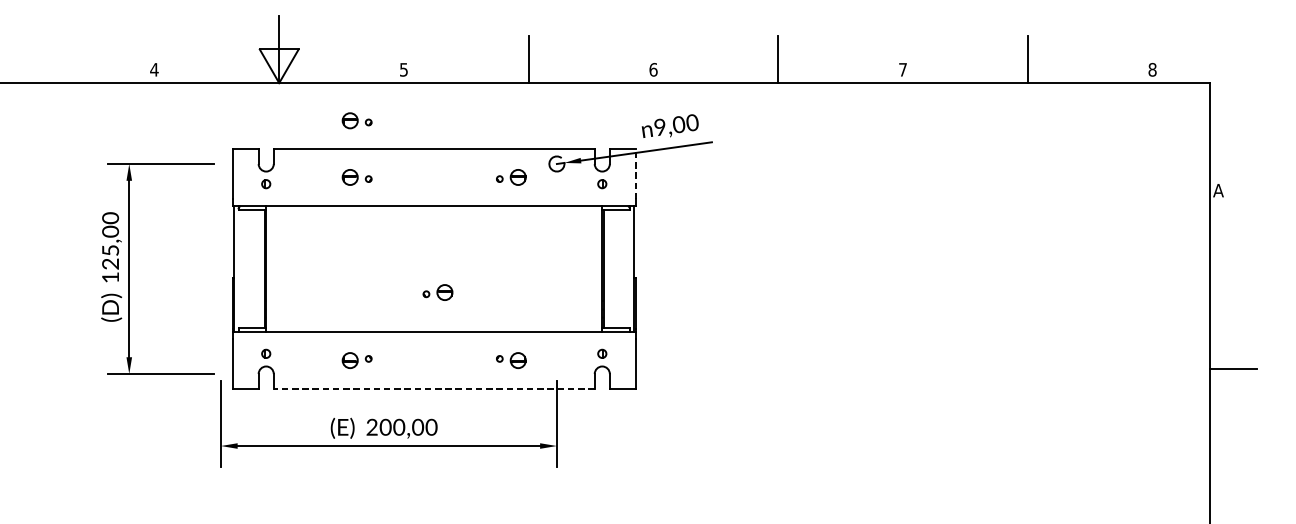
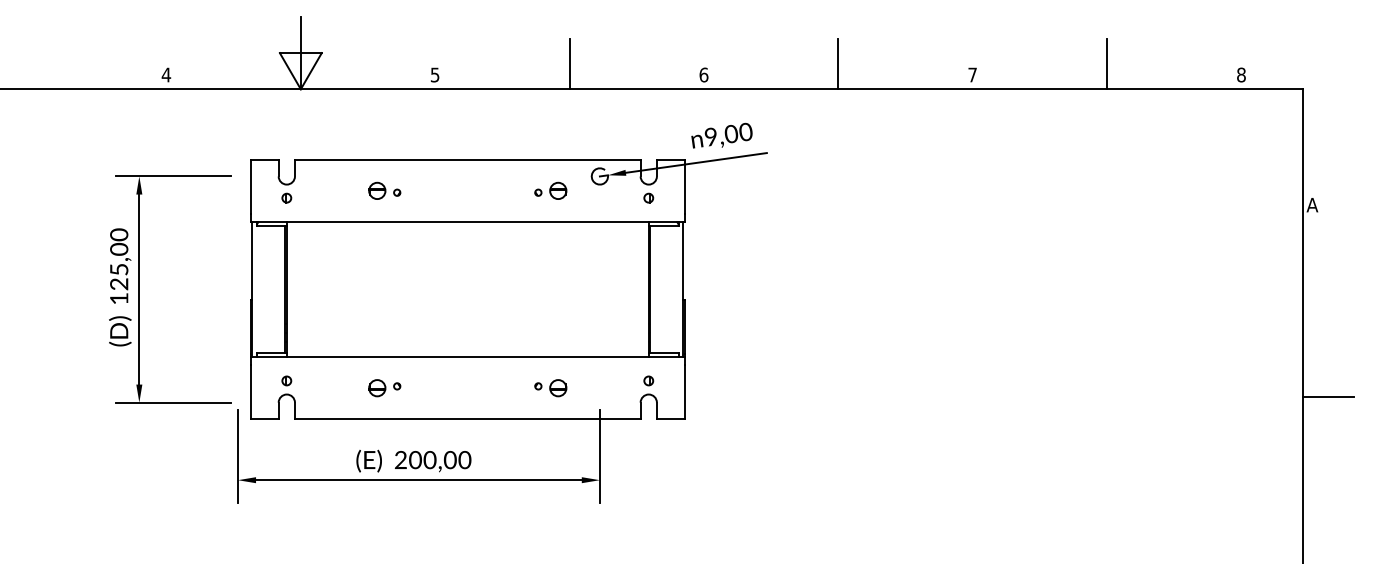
part: (356, 120) -> (384, 129), removed
line: (635, 173) -> (684, 186), dashed -> solid
part: (437, 292) -> (471, 314), removed
line: (433, 388) -> (467, 418), dashed -> solid

